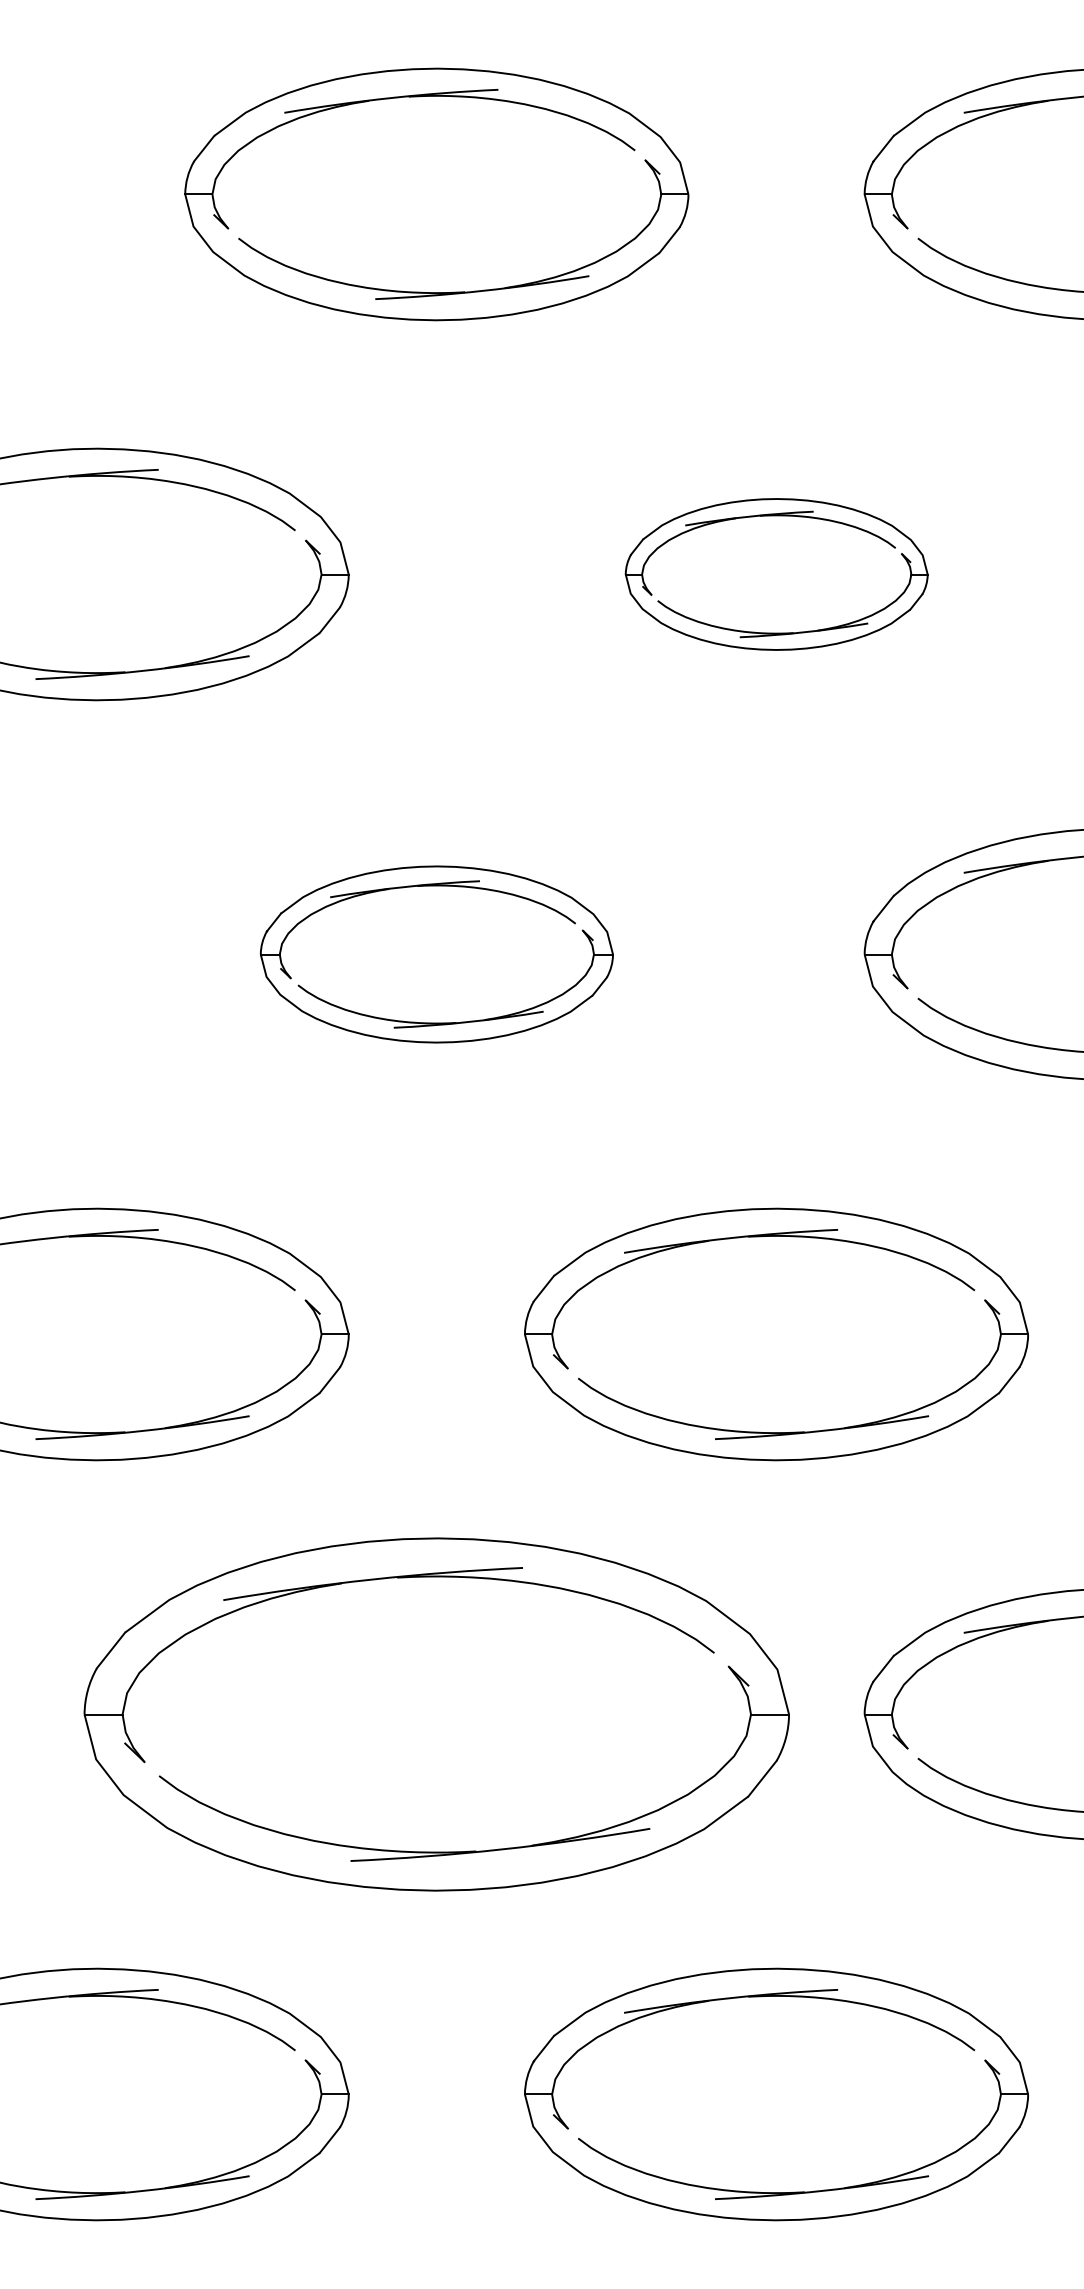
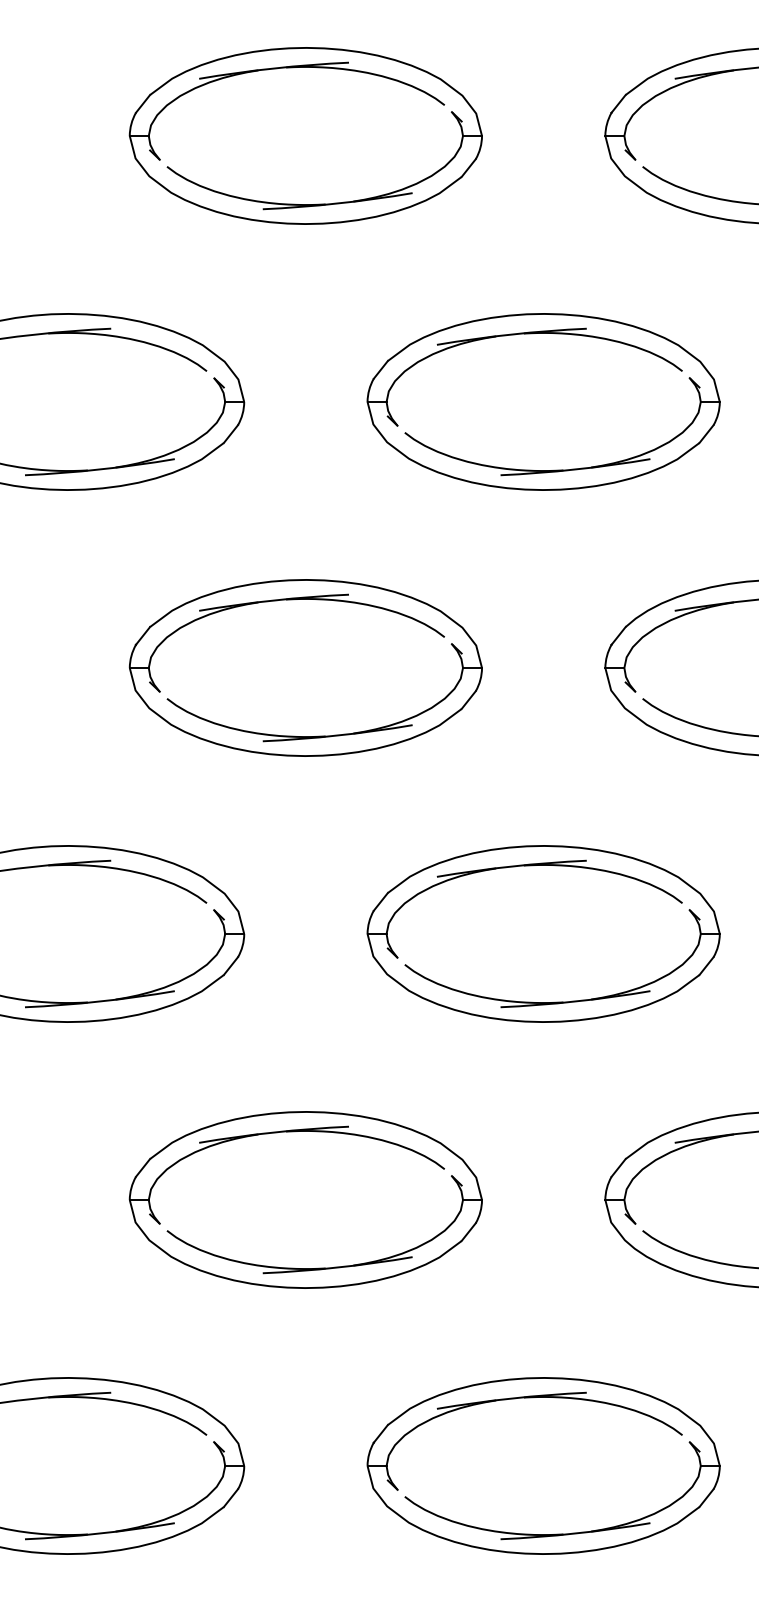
part: (776, 574) -> (543, 402), size x1.67
part: (436, 954) -> (305, 668), size x1.43
part: (436, 1714) -> (305, 1200), size x0.71

